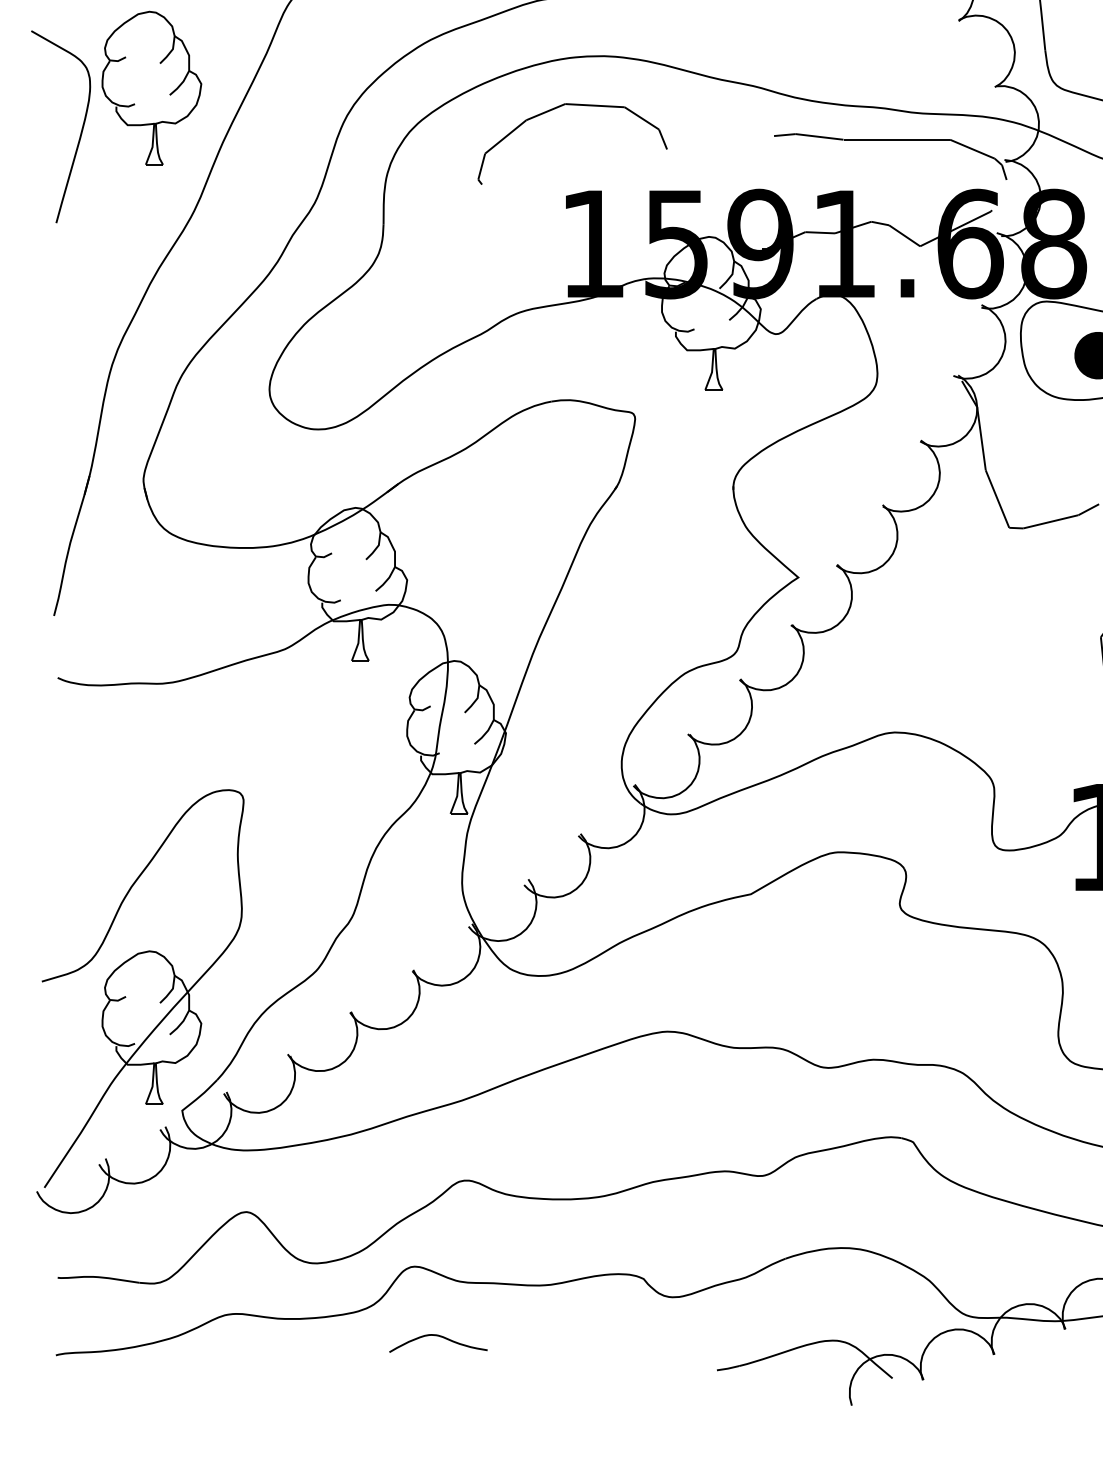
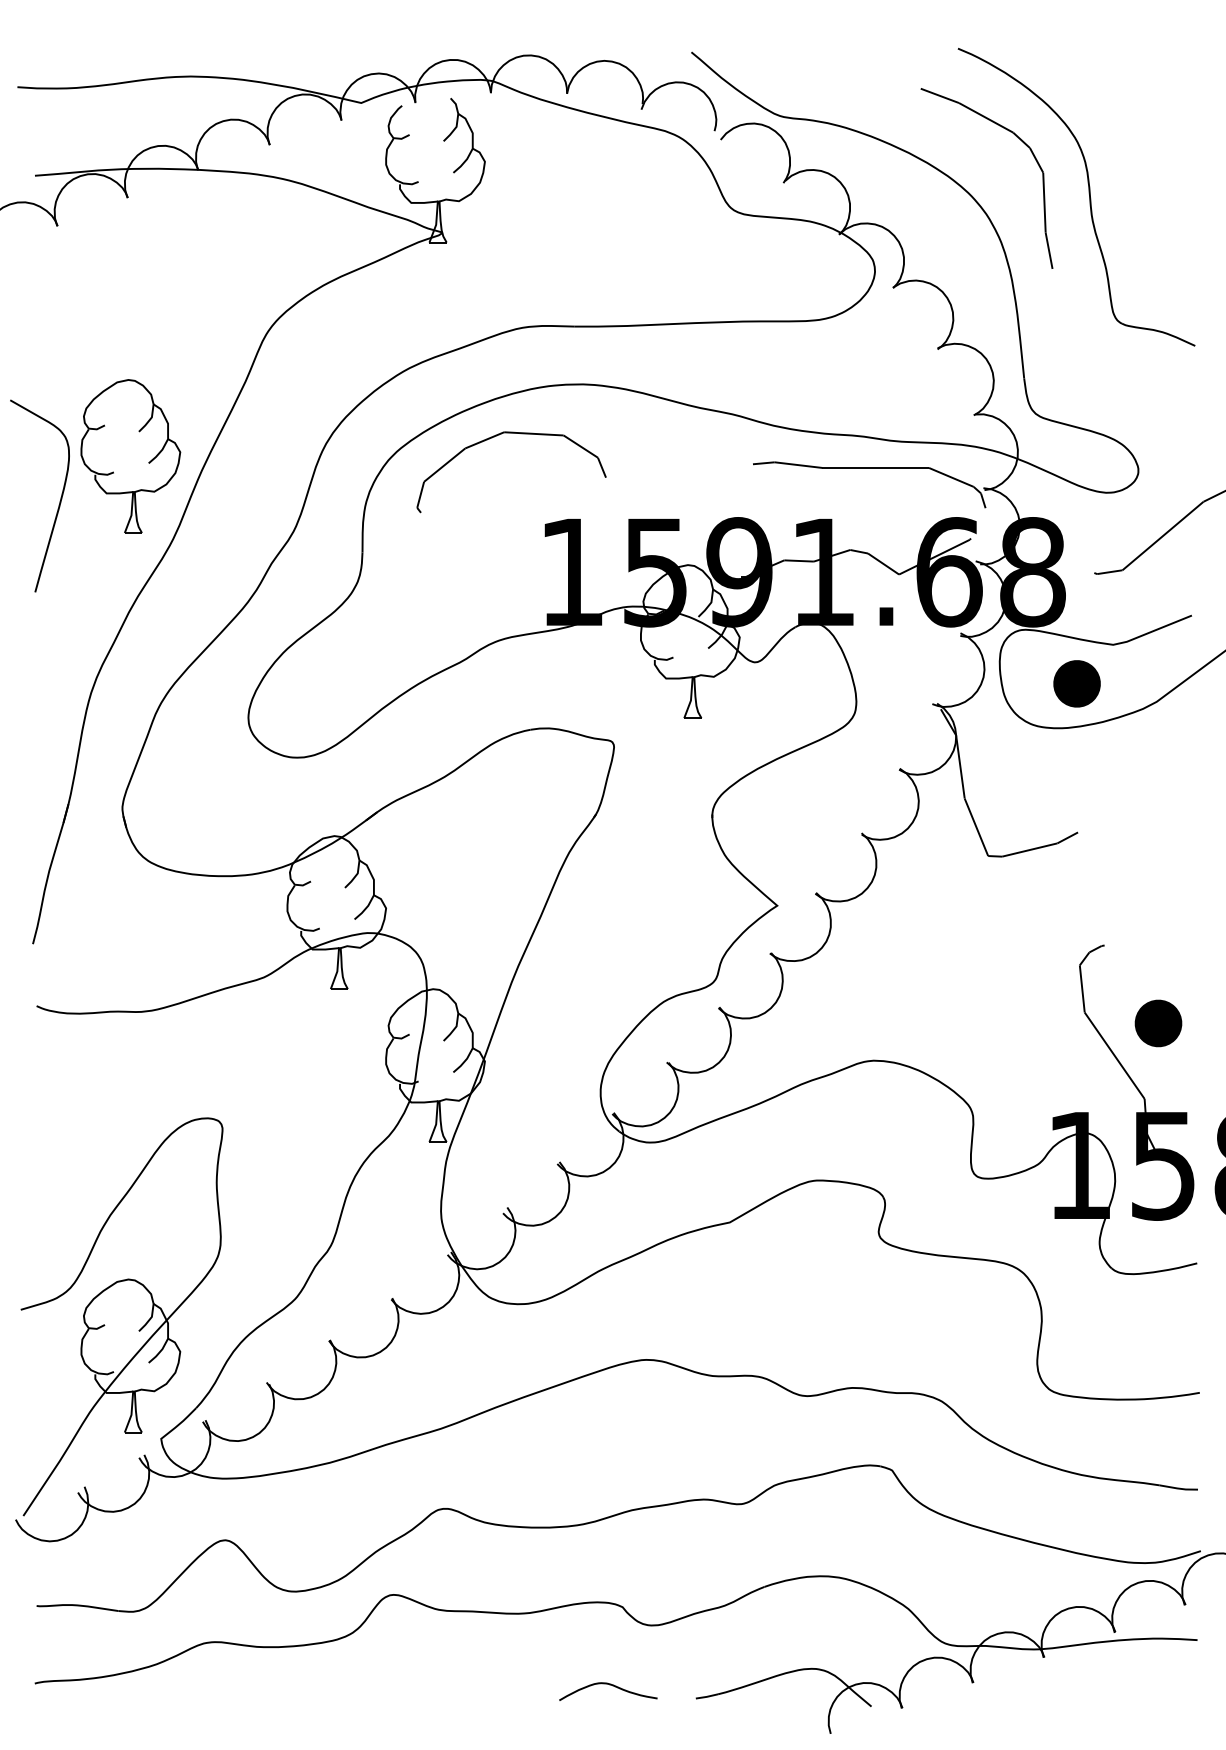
part: (151, 88) -> (130, 456), moved
part: (560, 107) -> (499, 435), moved
curve: (80, 132) -> (59, 501), moved
curve: (439, 1337) -> (609, 1685), moved

